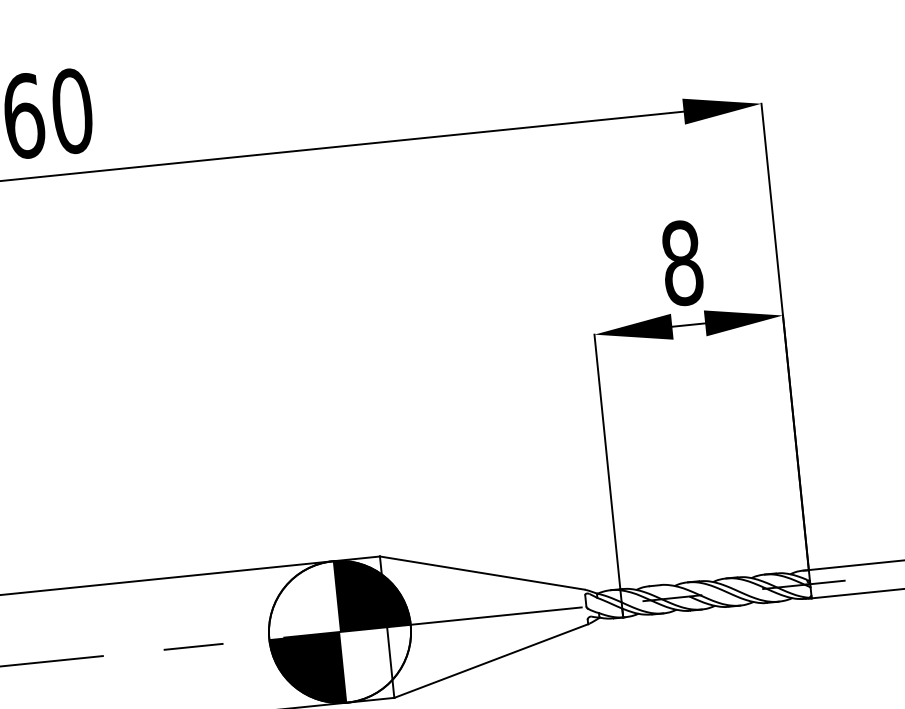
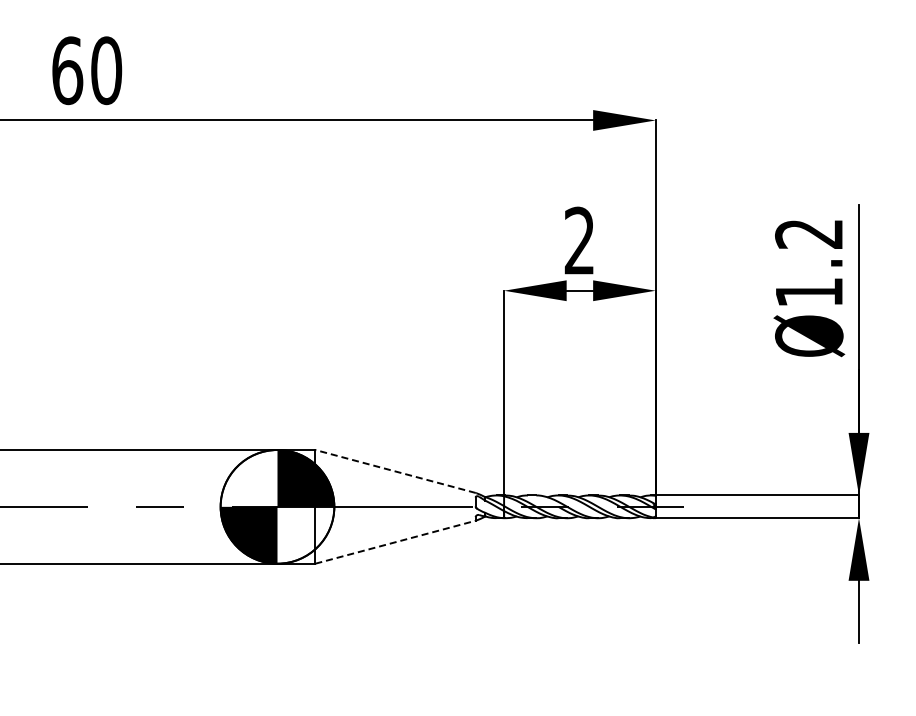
text: (681, 262) -> (579, 240), 8 -> 2
line: (482, 573) -> (395, 471), solid -> dashed
line: (491, 661) -> (395, 542), solid -> dashed

